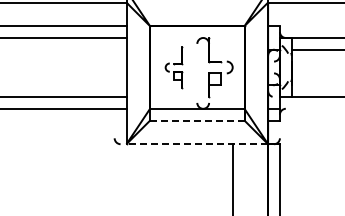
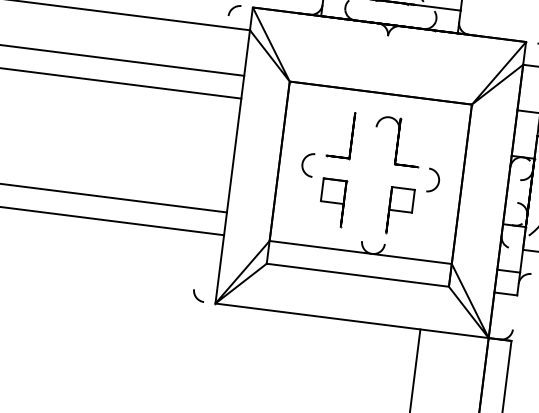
part: (174, 67) -> (326, 167), size x1.43
line: (197, 120) -> (358, 275), dashed -> solid
line: (197, 144) -> (352, 321), dashed -> solid

